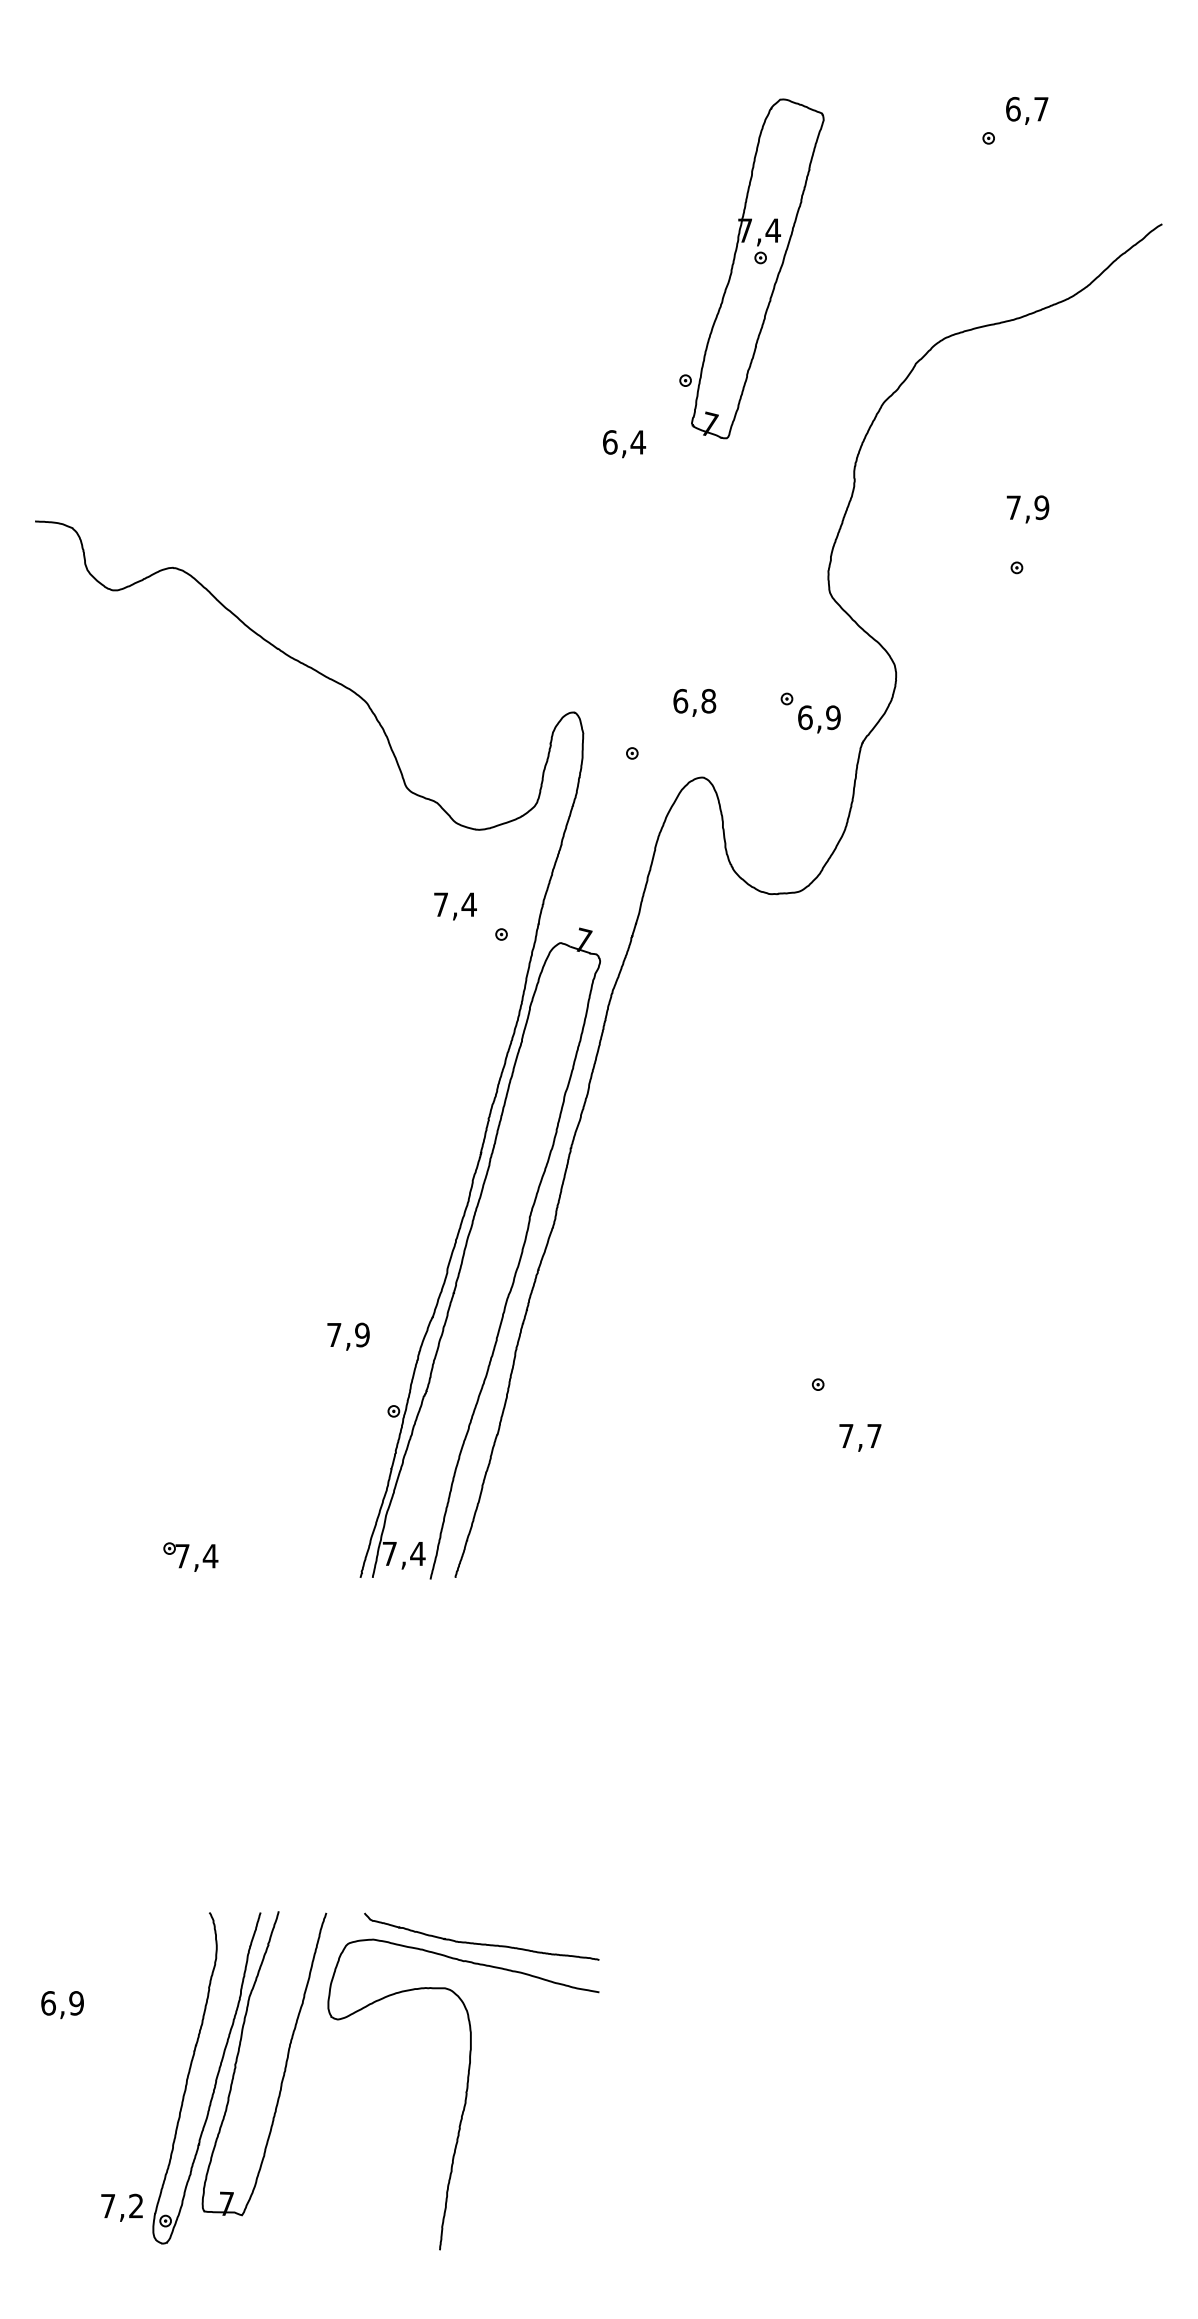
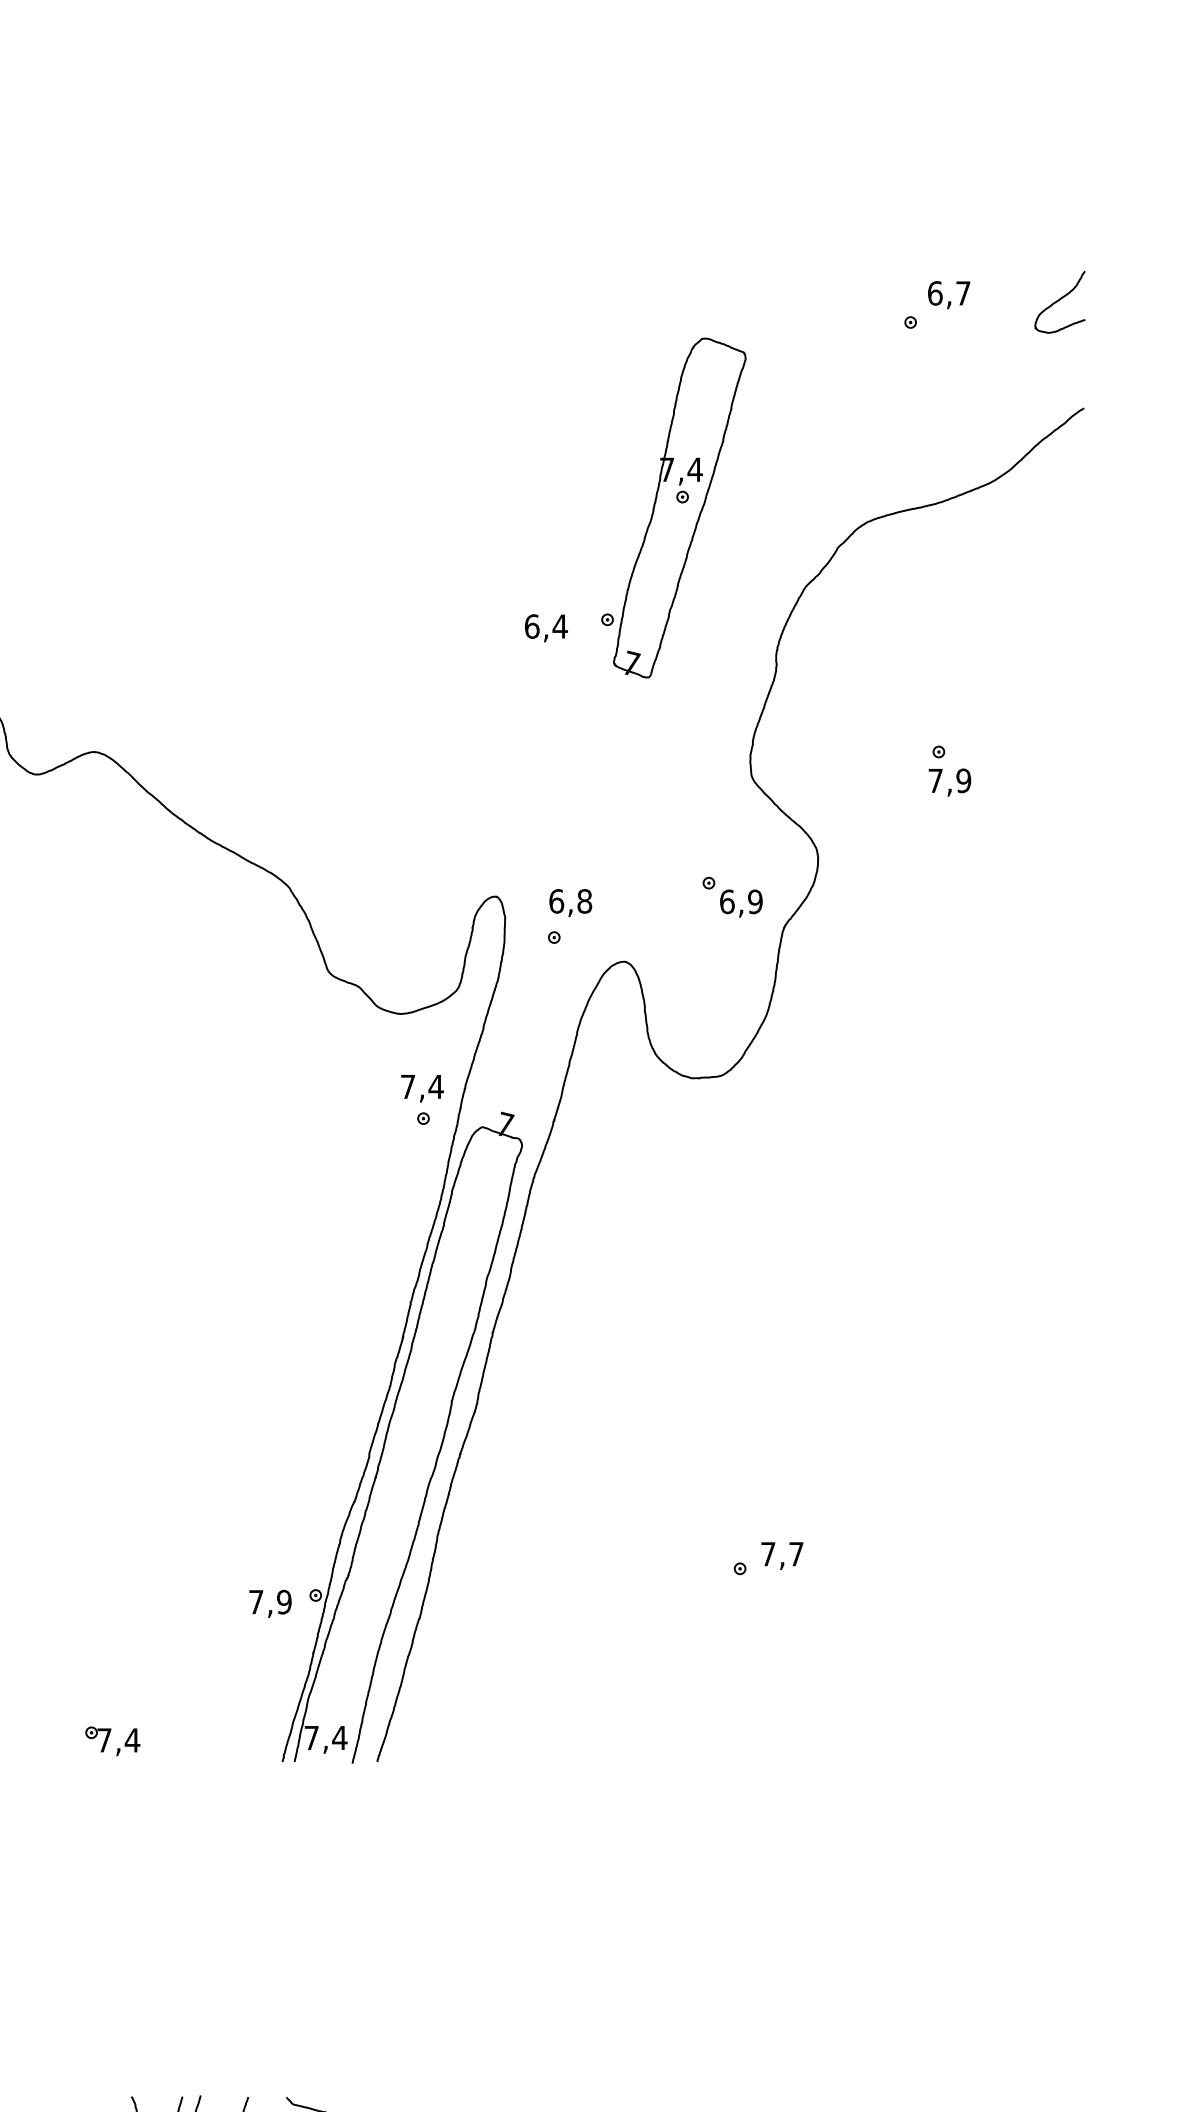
curve: (1137, 116) -> (1059, 300), added
part: (751, 268) -> (673, 507), moved
text: (1027, 509) -> (949, 782), moved
text: (694, 702) -> (570, 902), moved
text: (455, 906) -> (422, 1088), moved
text: (348, 1336) -> (270, 1603), moved
text: (860, 1437) -> (782, 1555), moved

